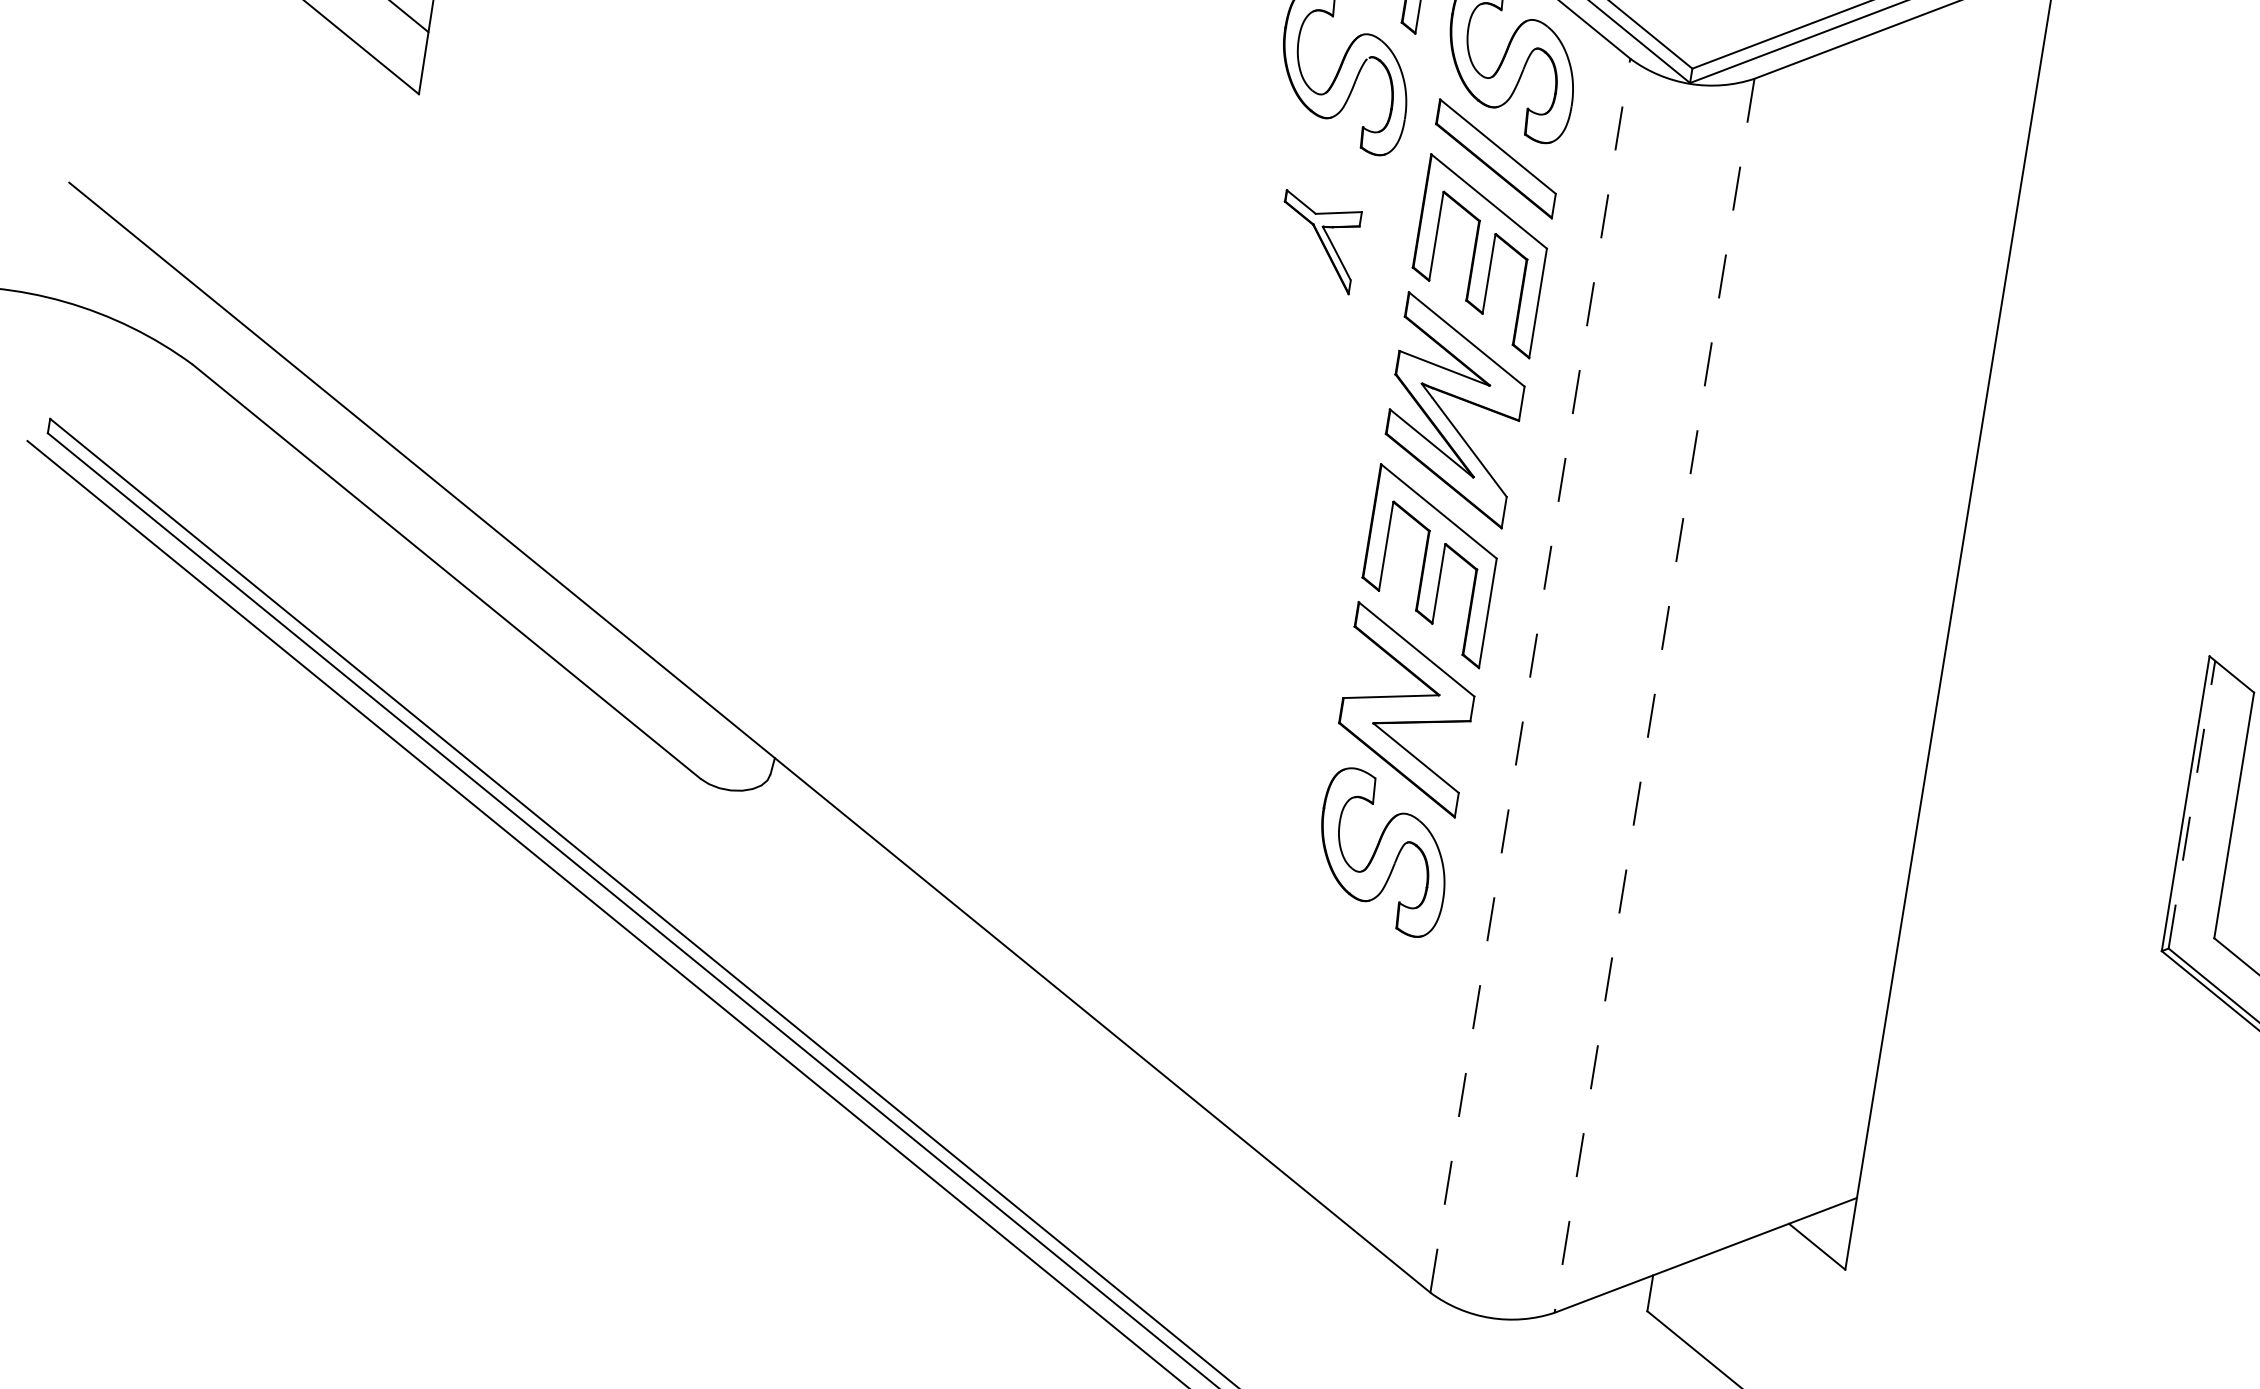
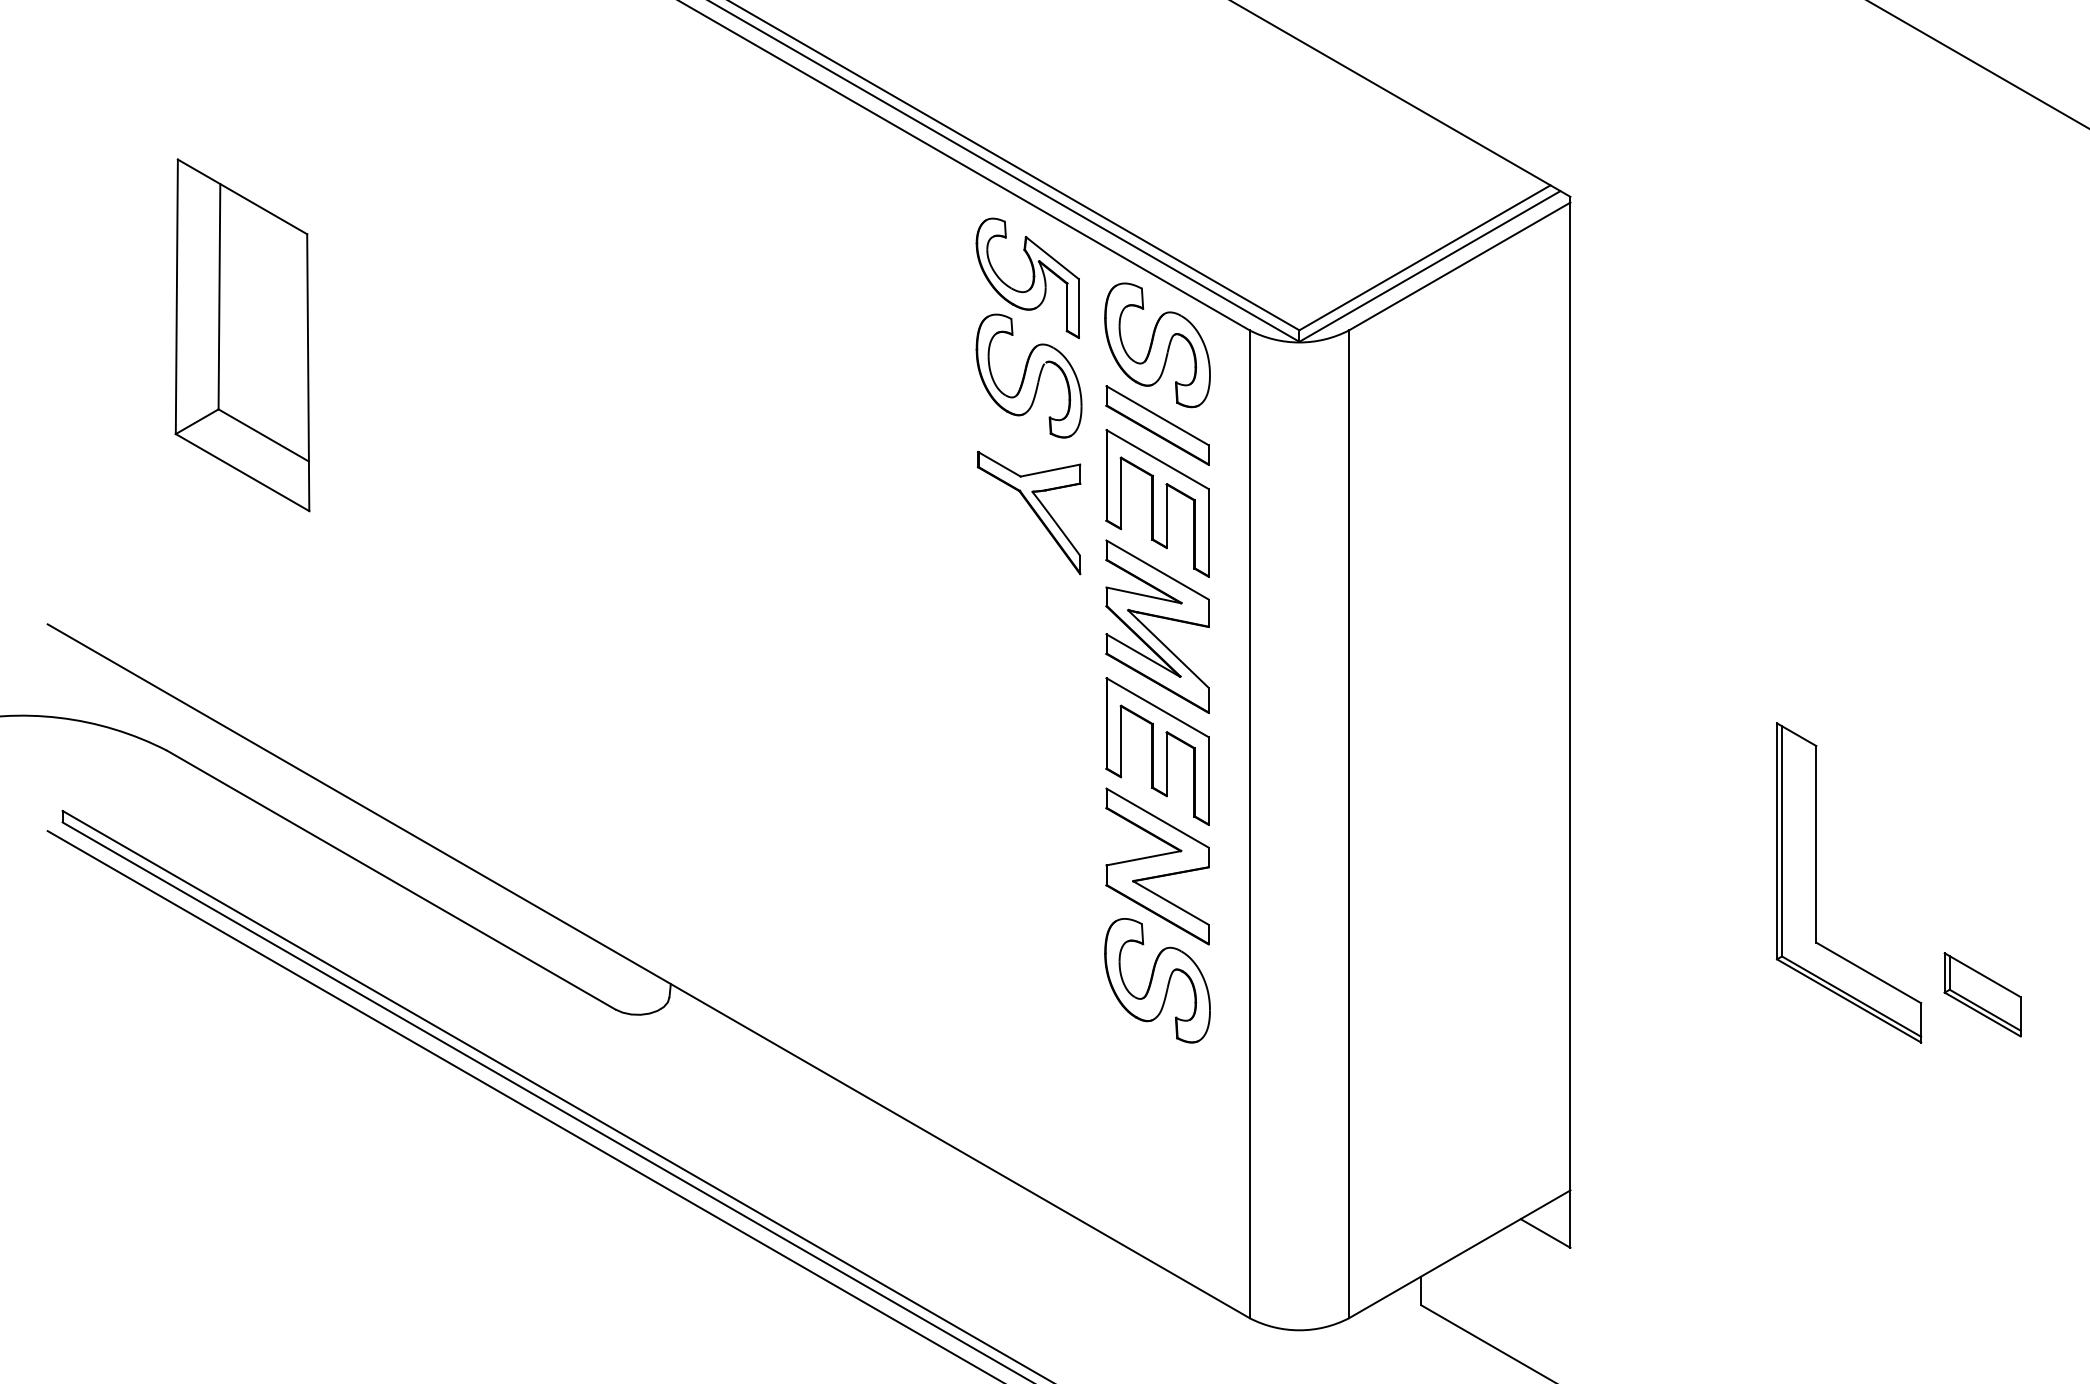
part: (1317, 241) -> (1028, 512), size x1.67
line: (1530, 675) -> (1249, 824), dashed -> solid
line: (1654, 696) -> (1349, 824), dashed -> solid
line: (2192, 803) -> (1782, 840), dashed -> solid

